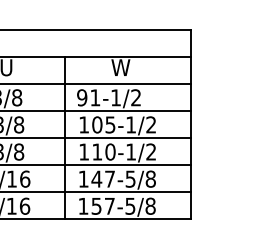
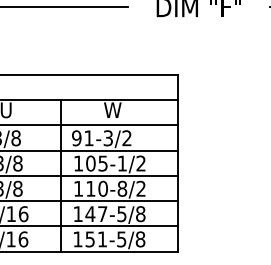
text: (115, 98) -> (107, 138), 91-1/2 -> 91-3/2
text: (131, 151) -> (122, 188), 110-1/2 -> 110-8/2
text: (109, 206) -> (102, 239), 157-5/8 -> 151-5/8

